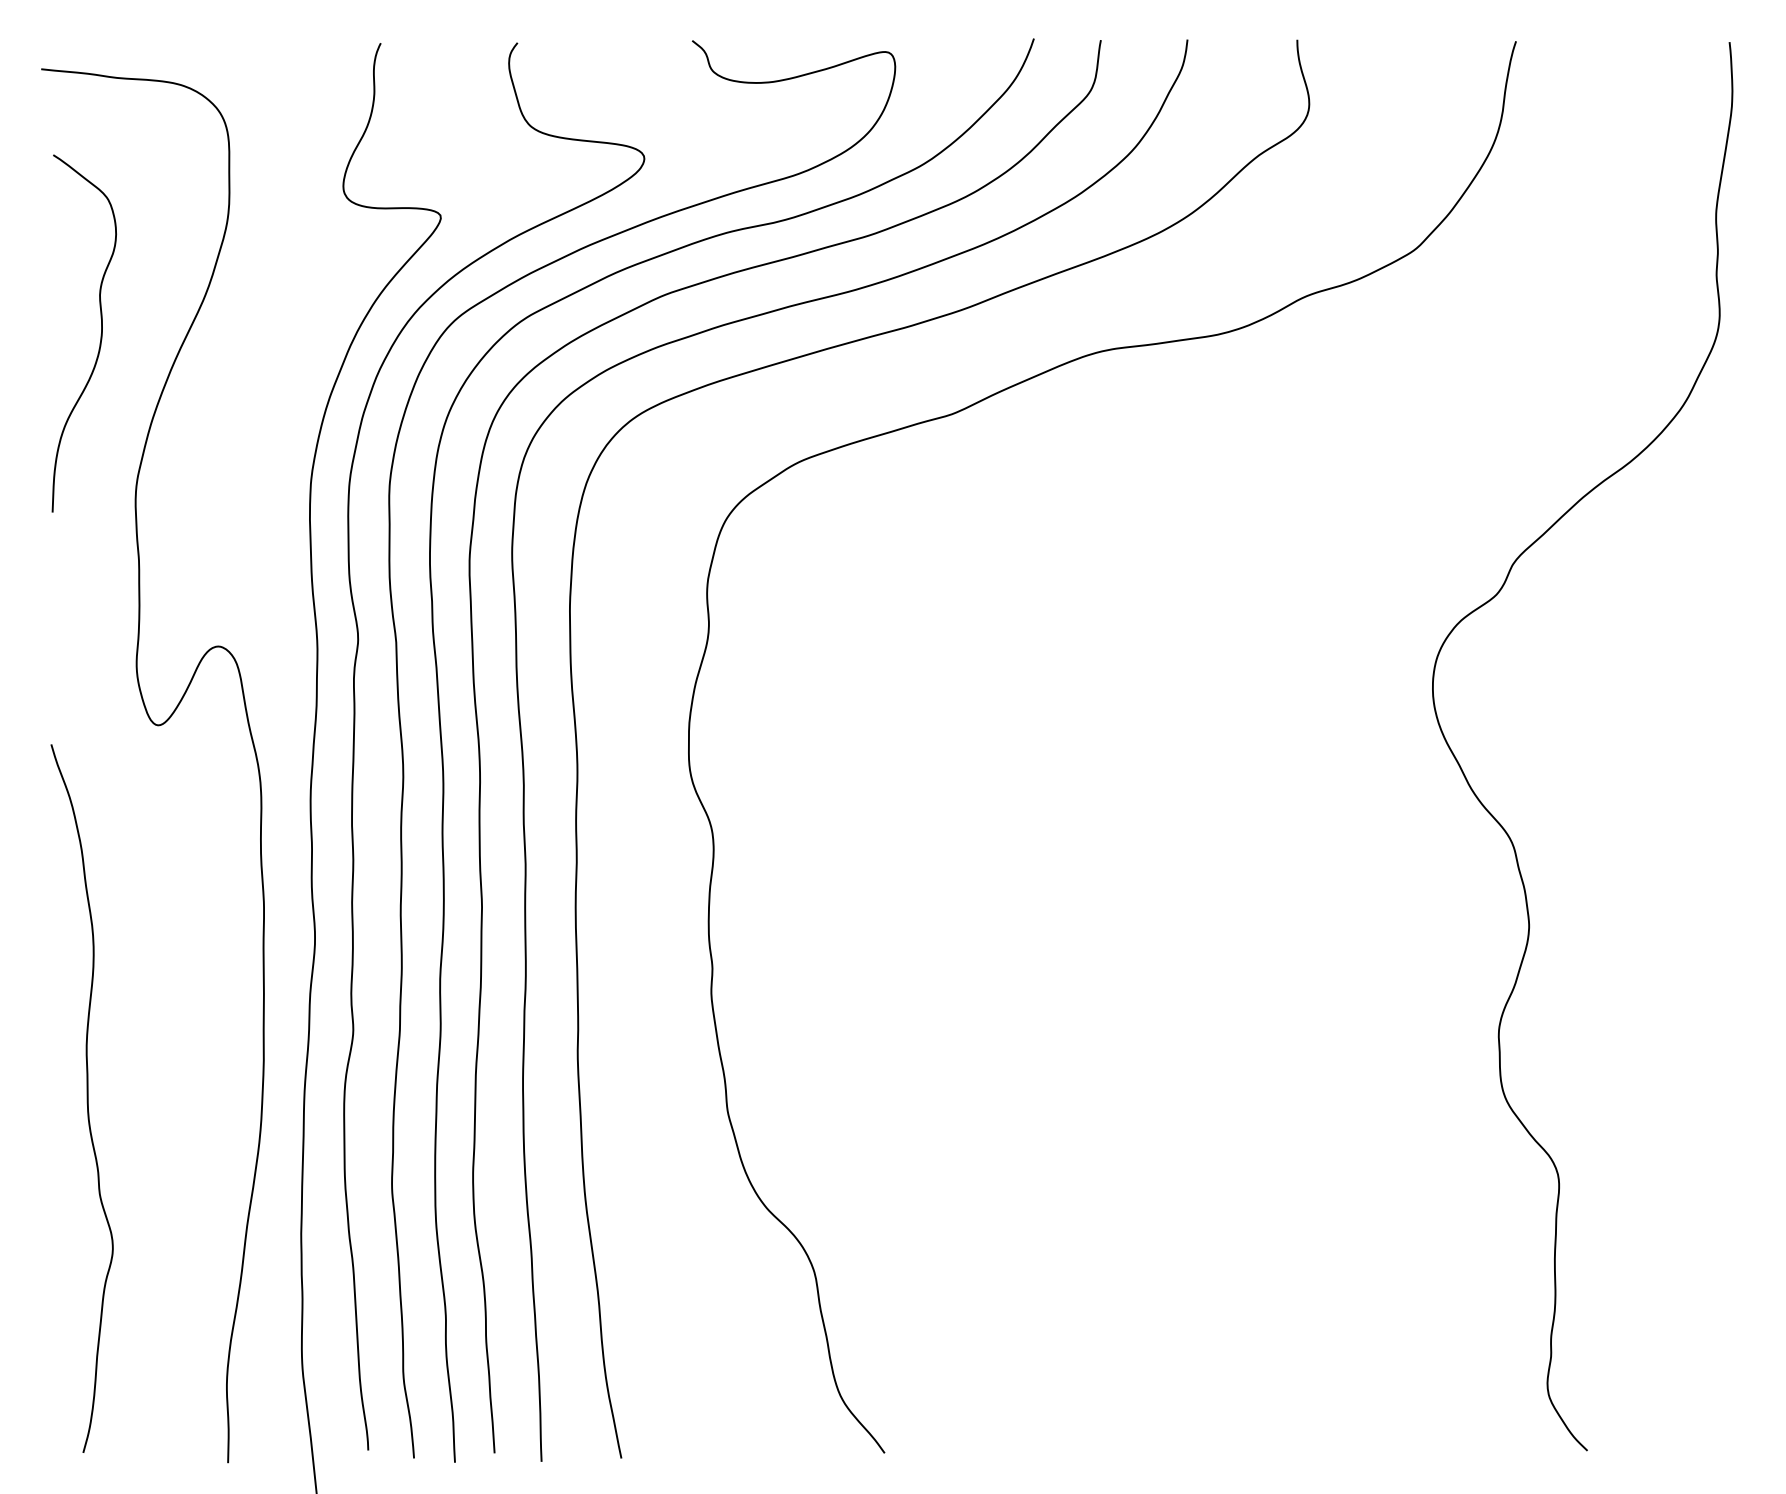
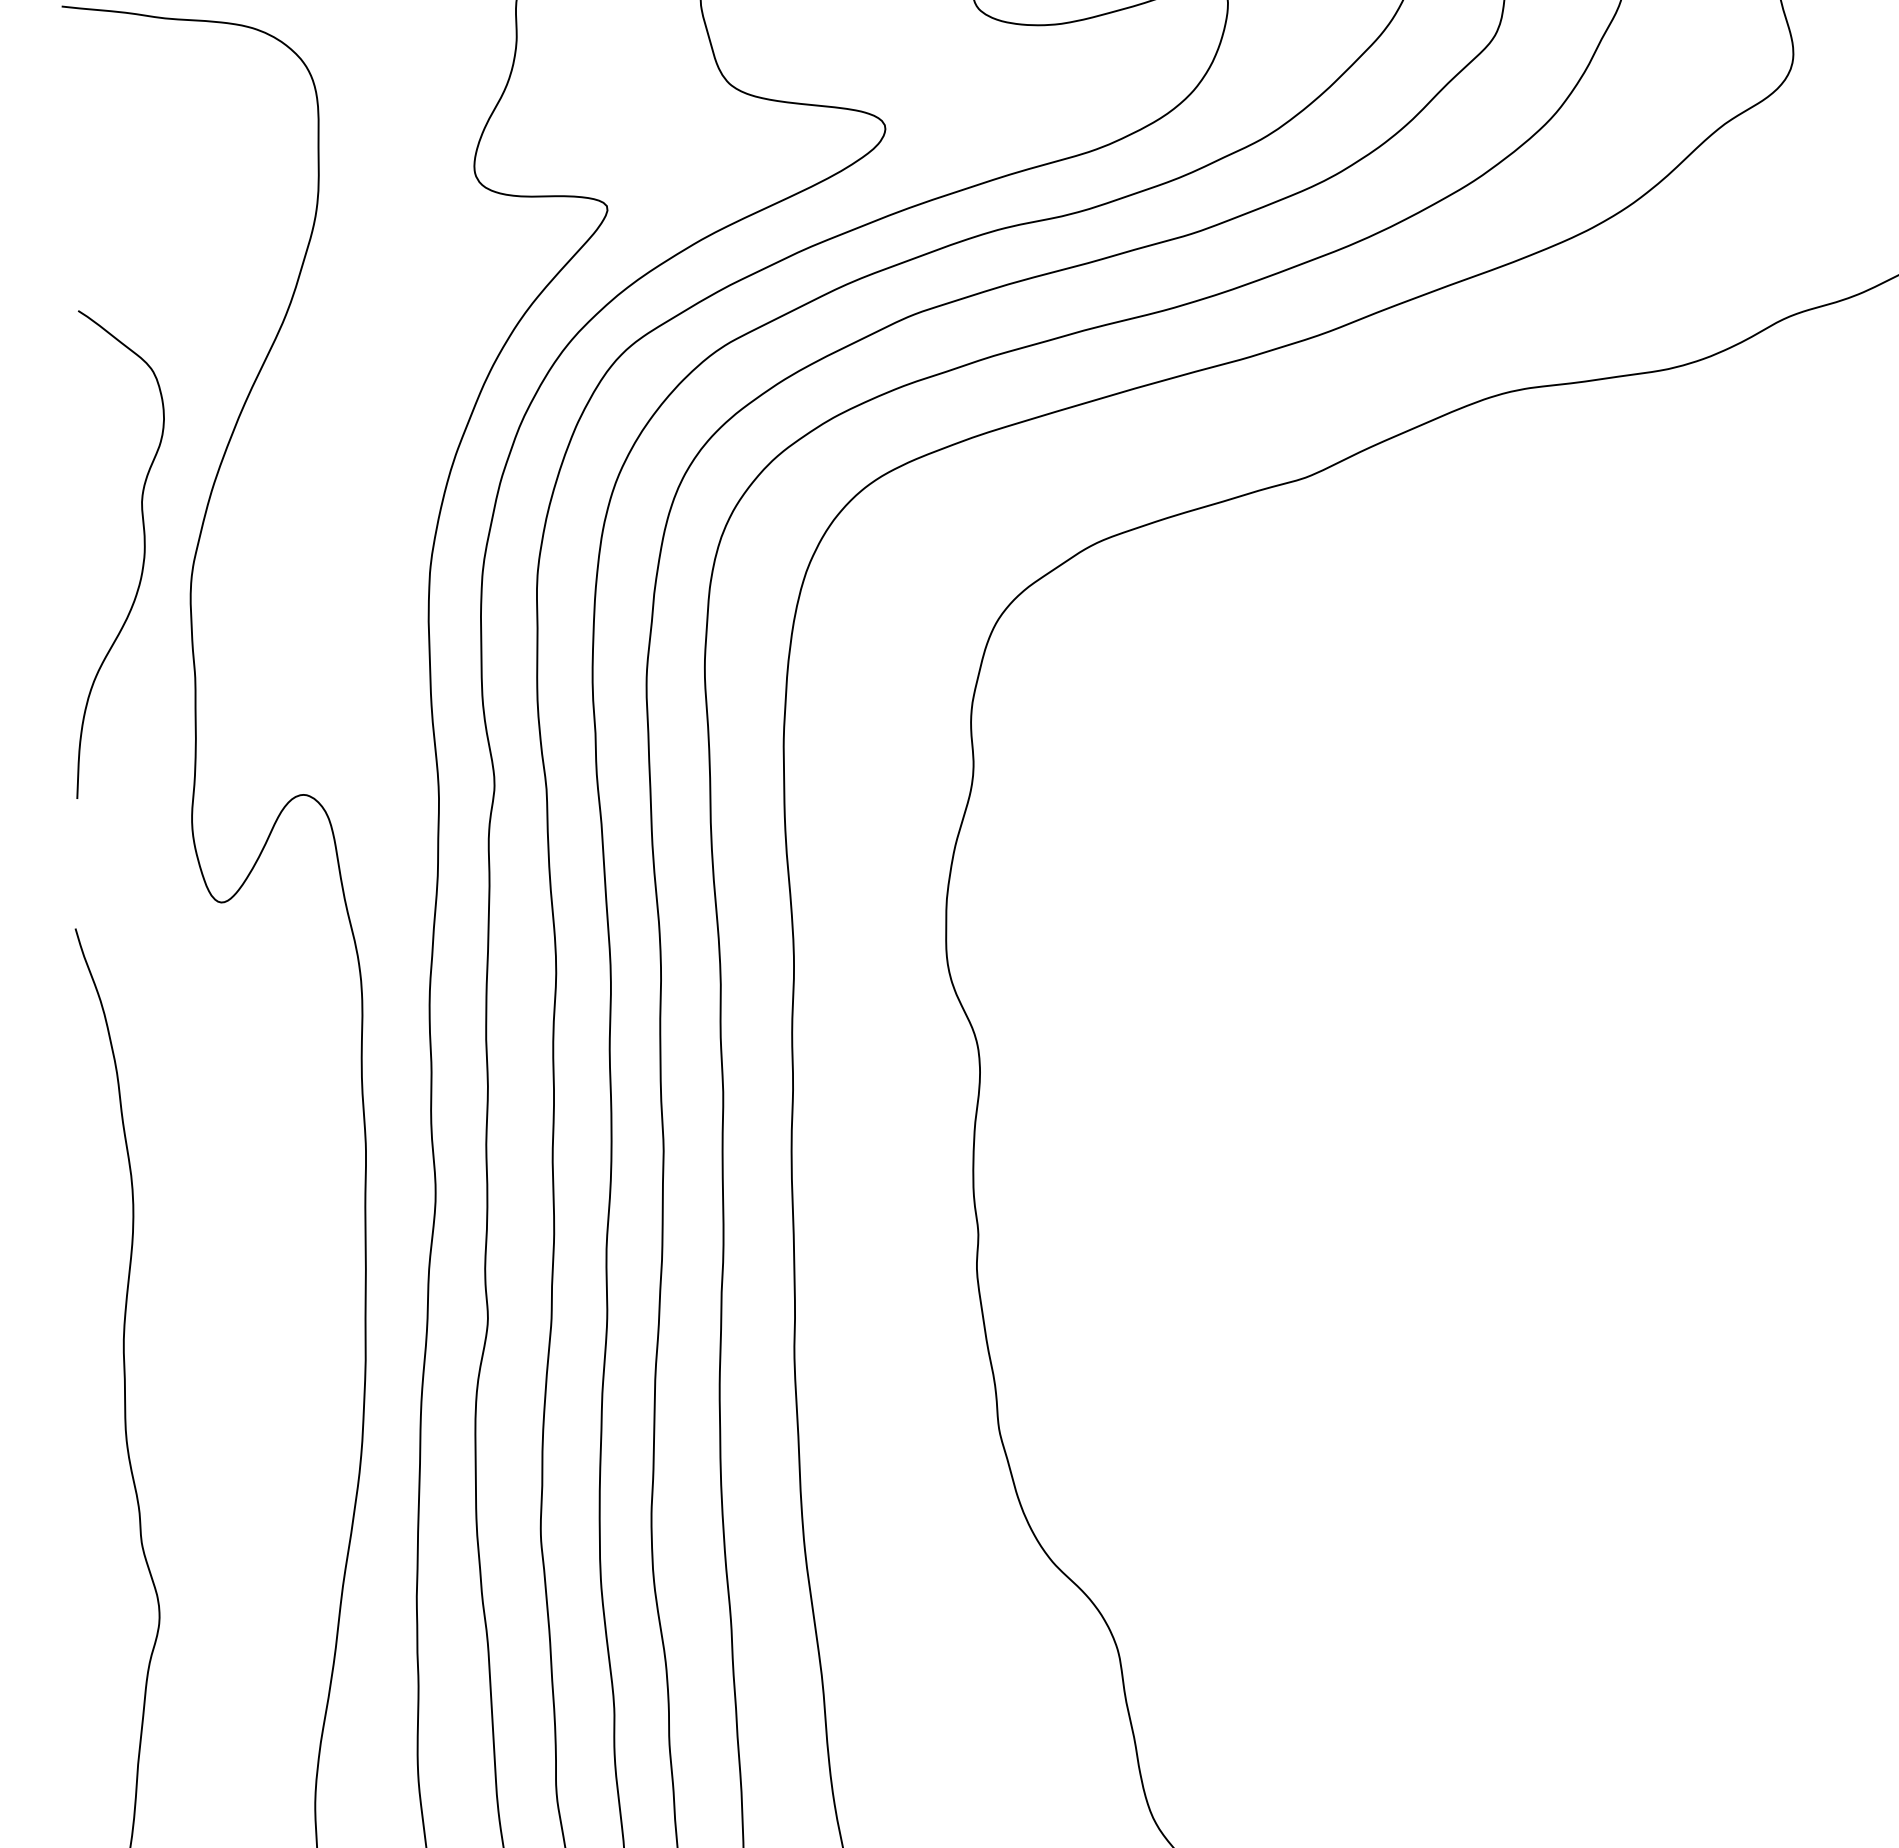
curve: (100, 334) -> (142, 555), moved

